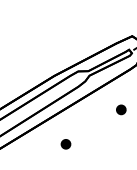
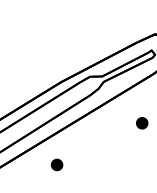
part: (65, 144) -> (56, 165), moved

